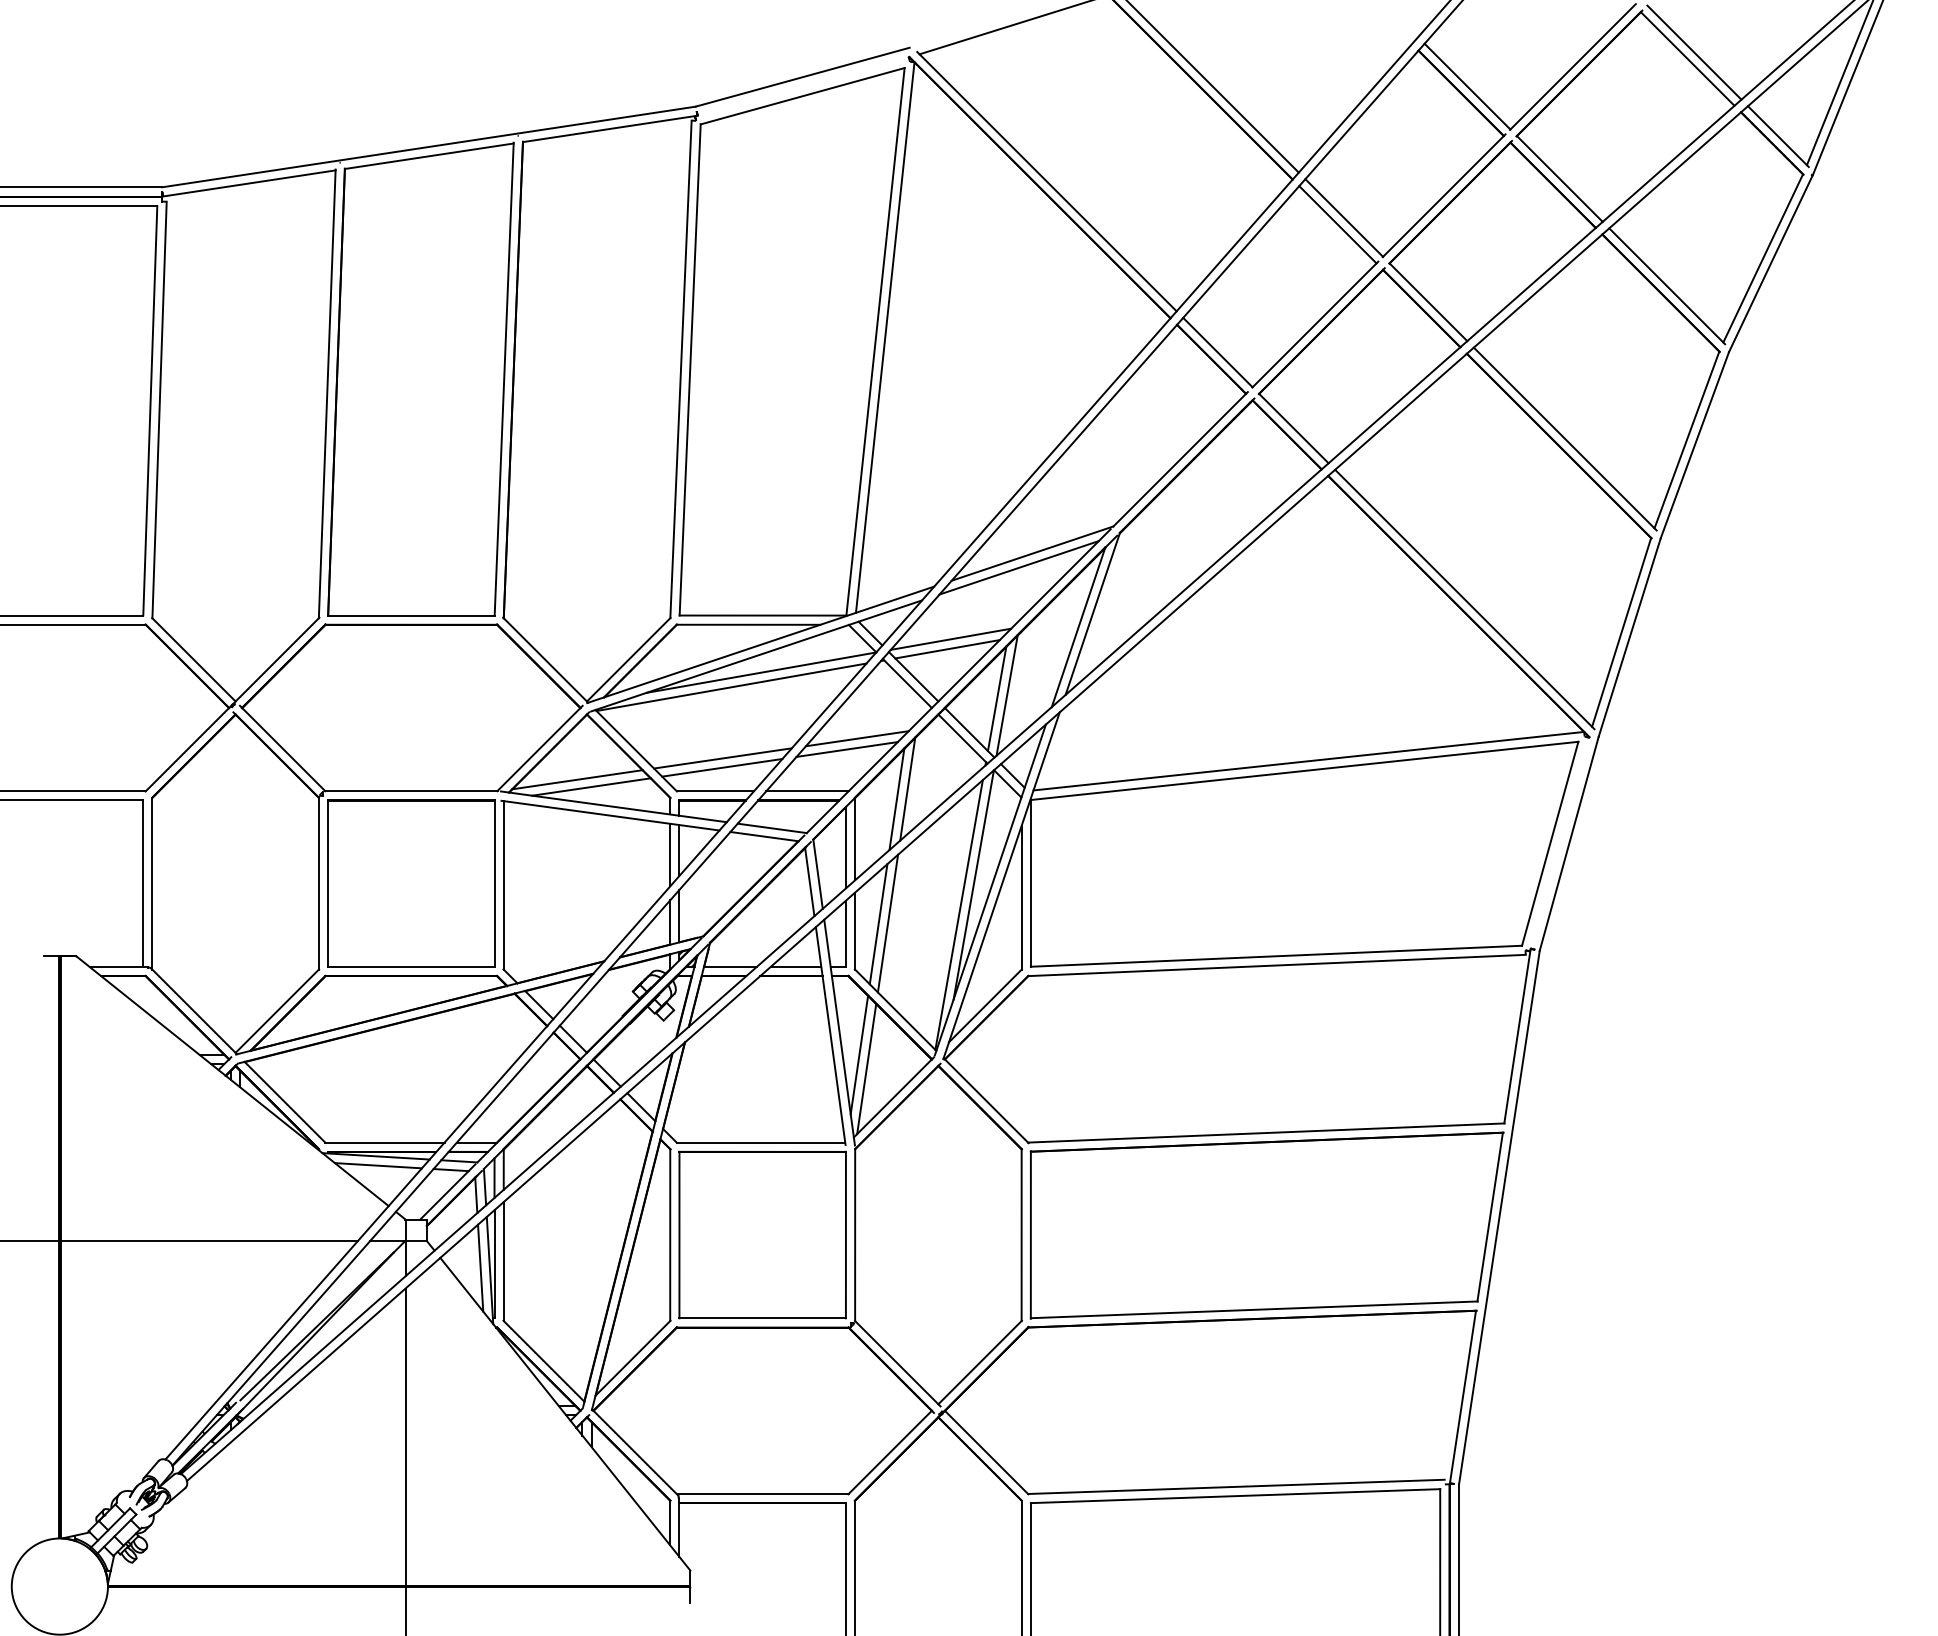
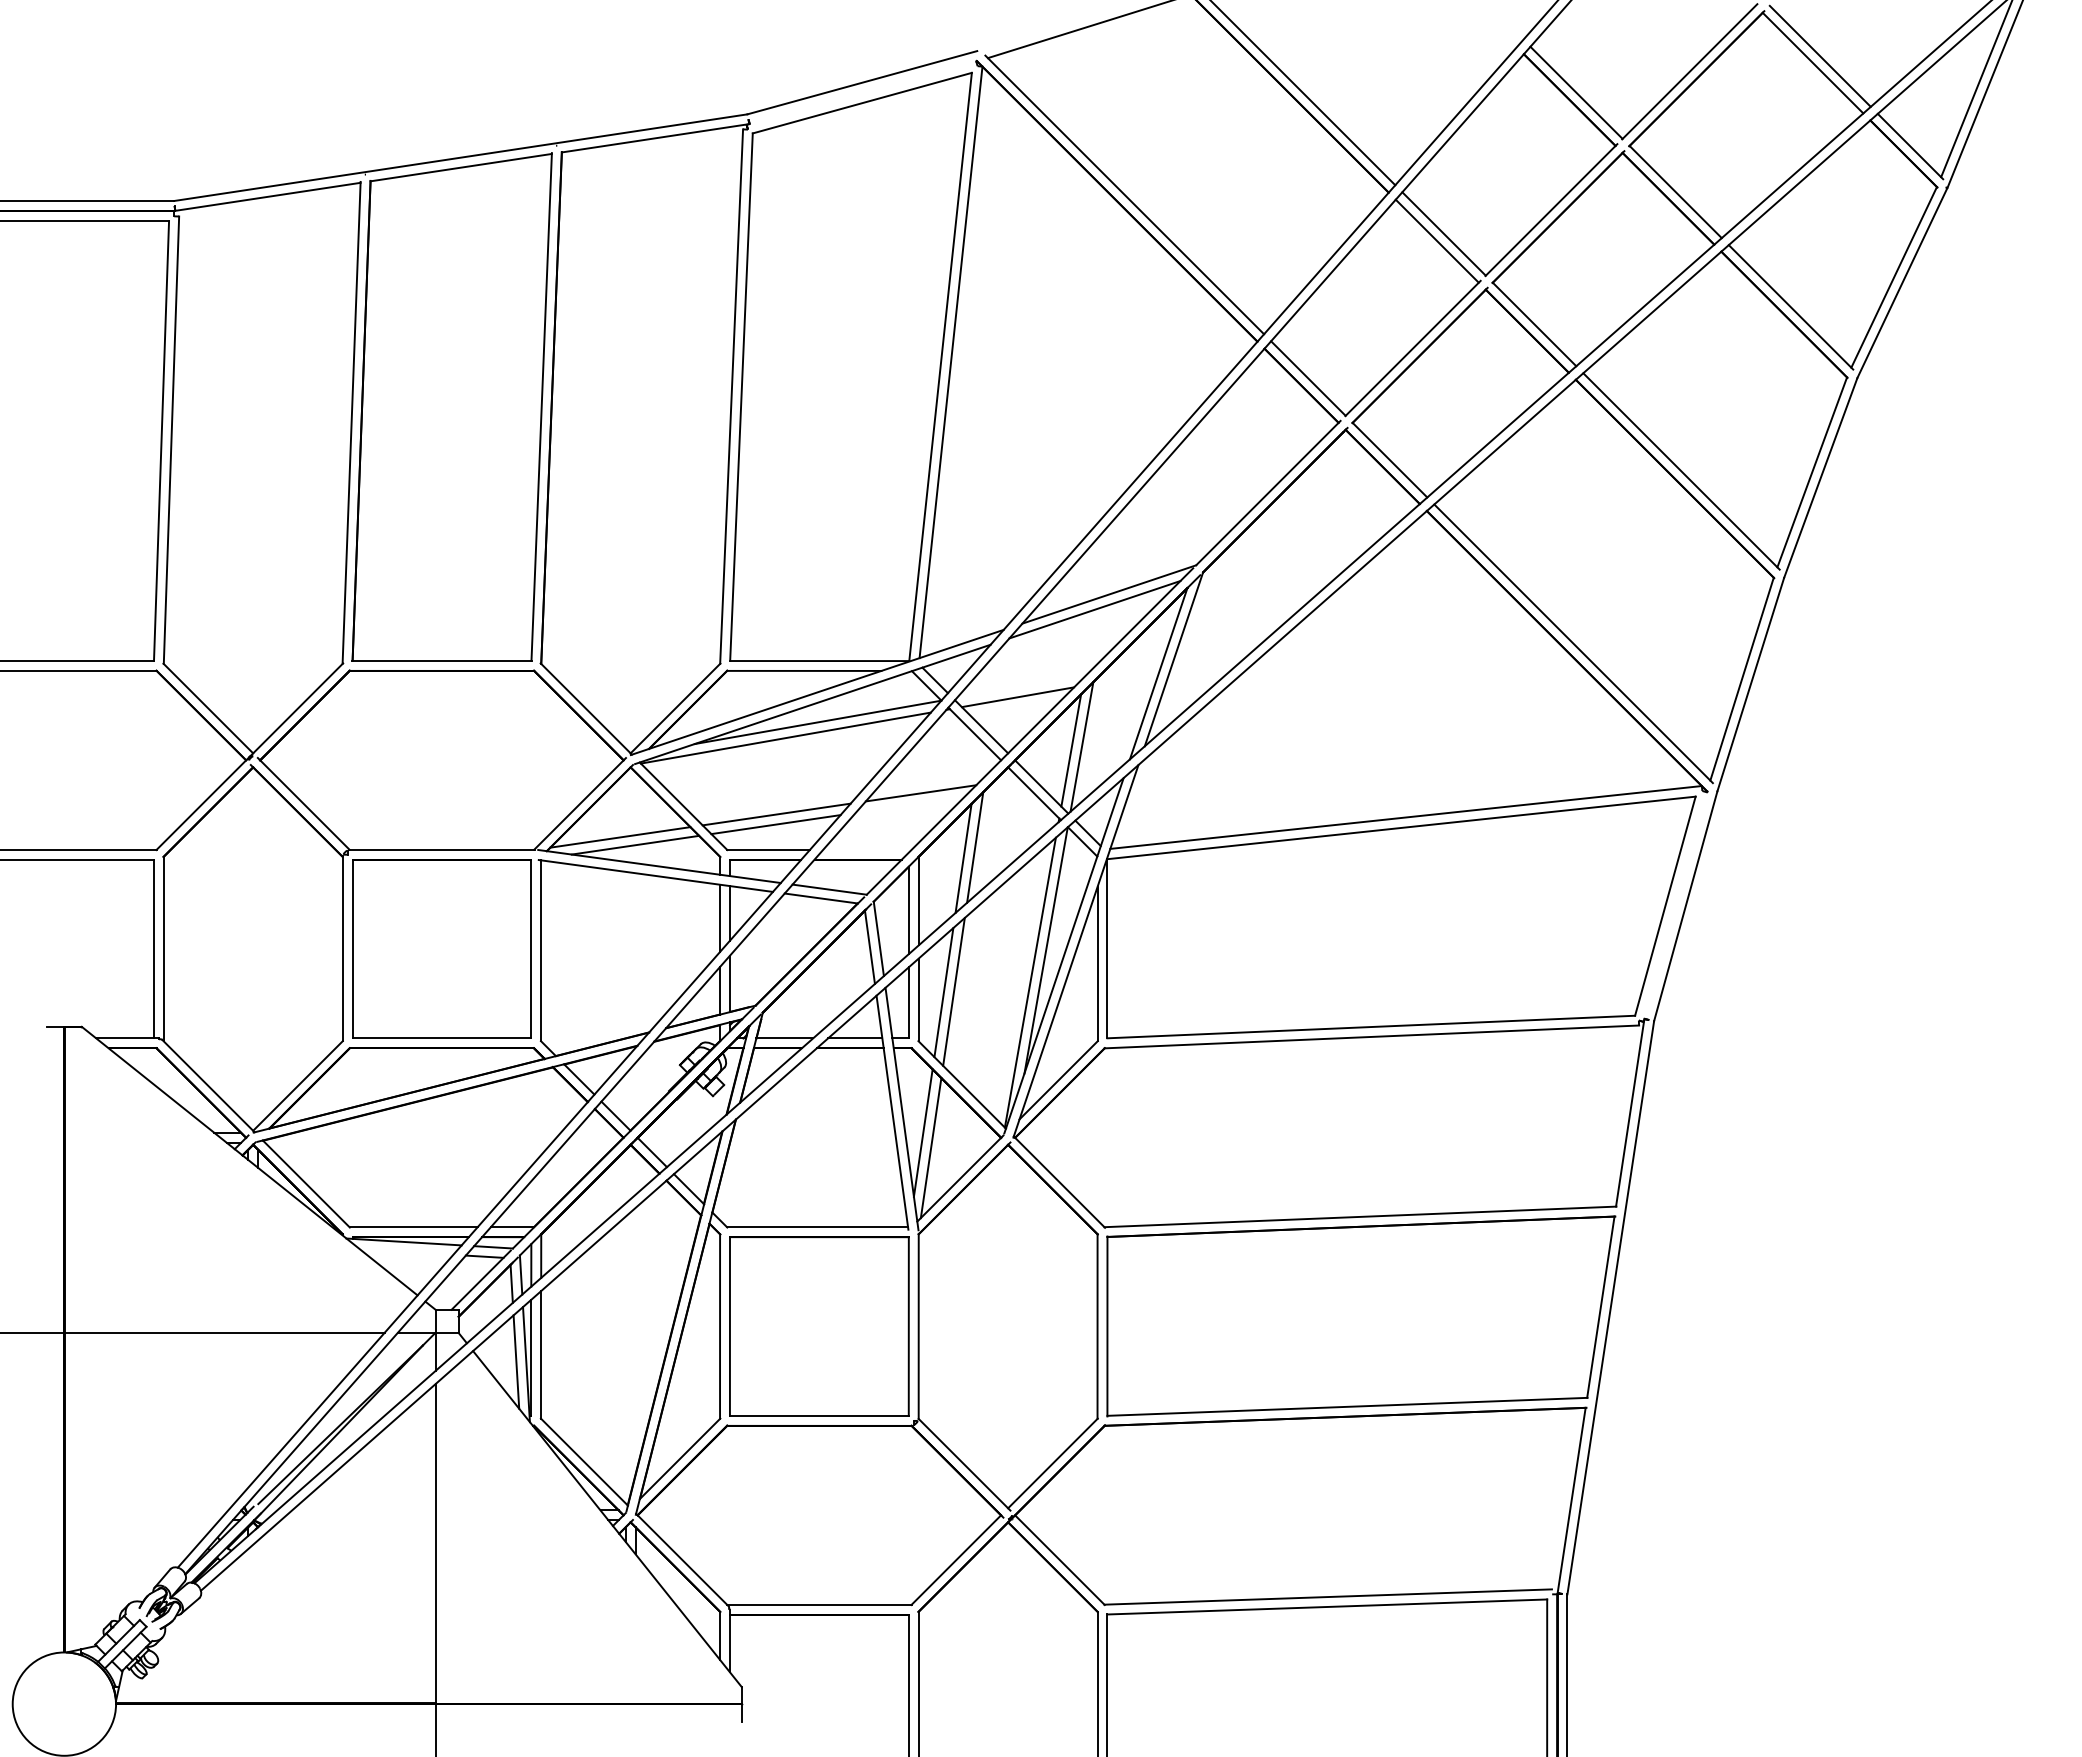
line: (950, 639) -> (1021, 686), removed
line: (846, 749) -> (909, 804), removed
line: (807, 791) -> (867, 849), removed
line: (378, 1165) -> (406, 1251), removed

